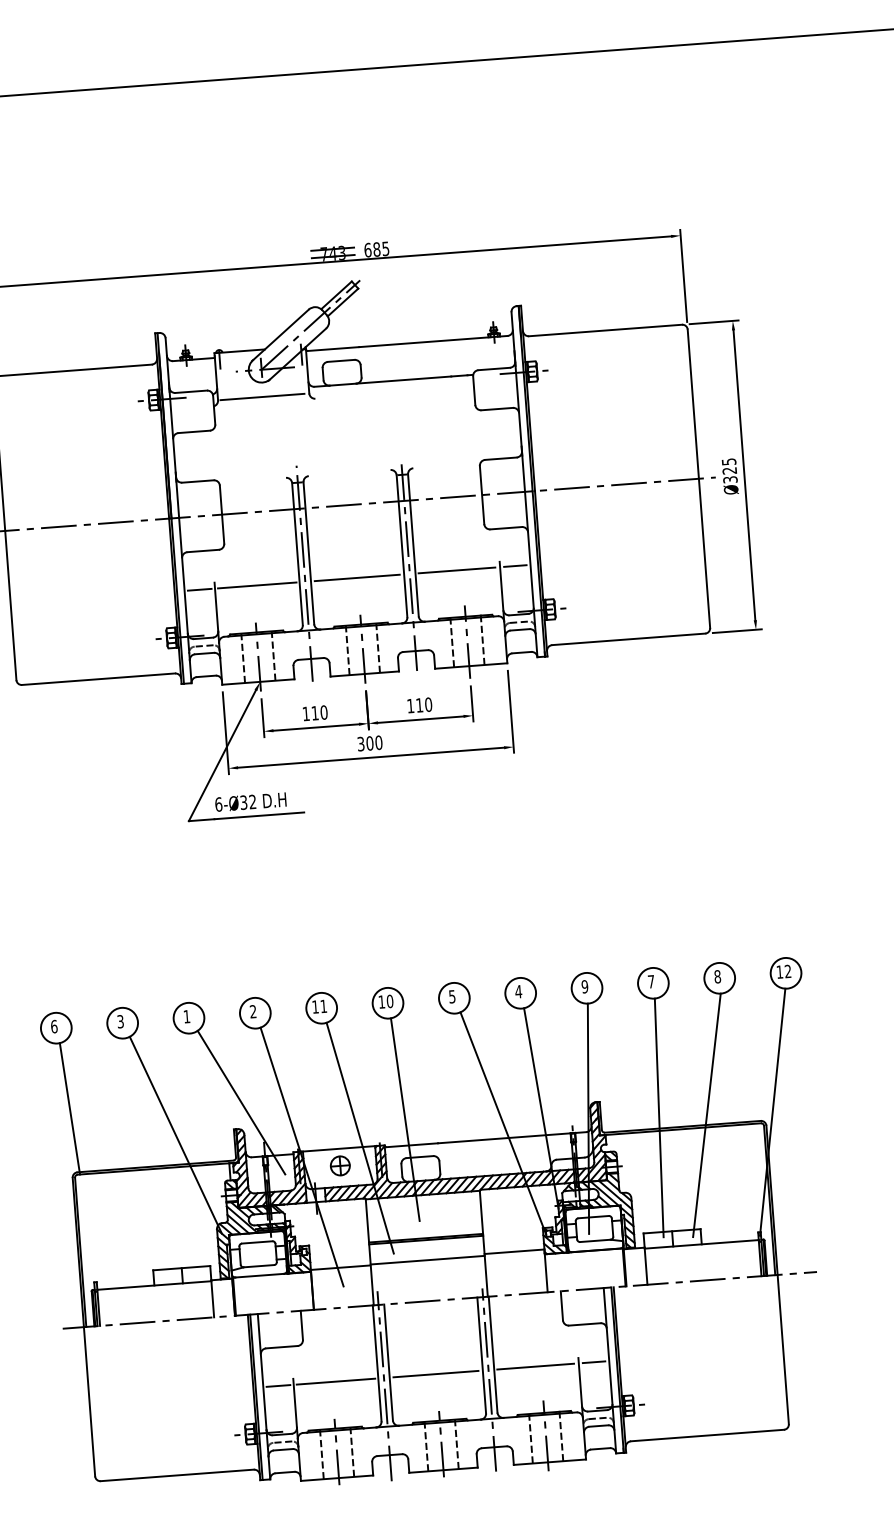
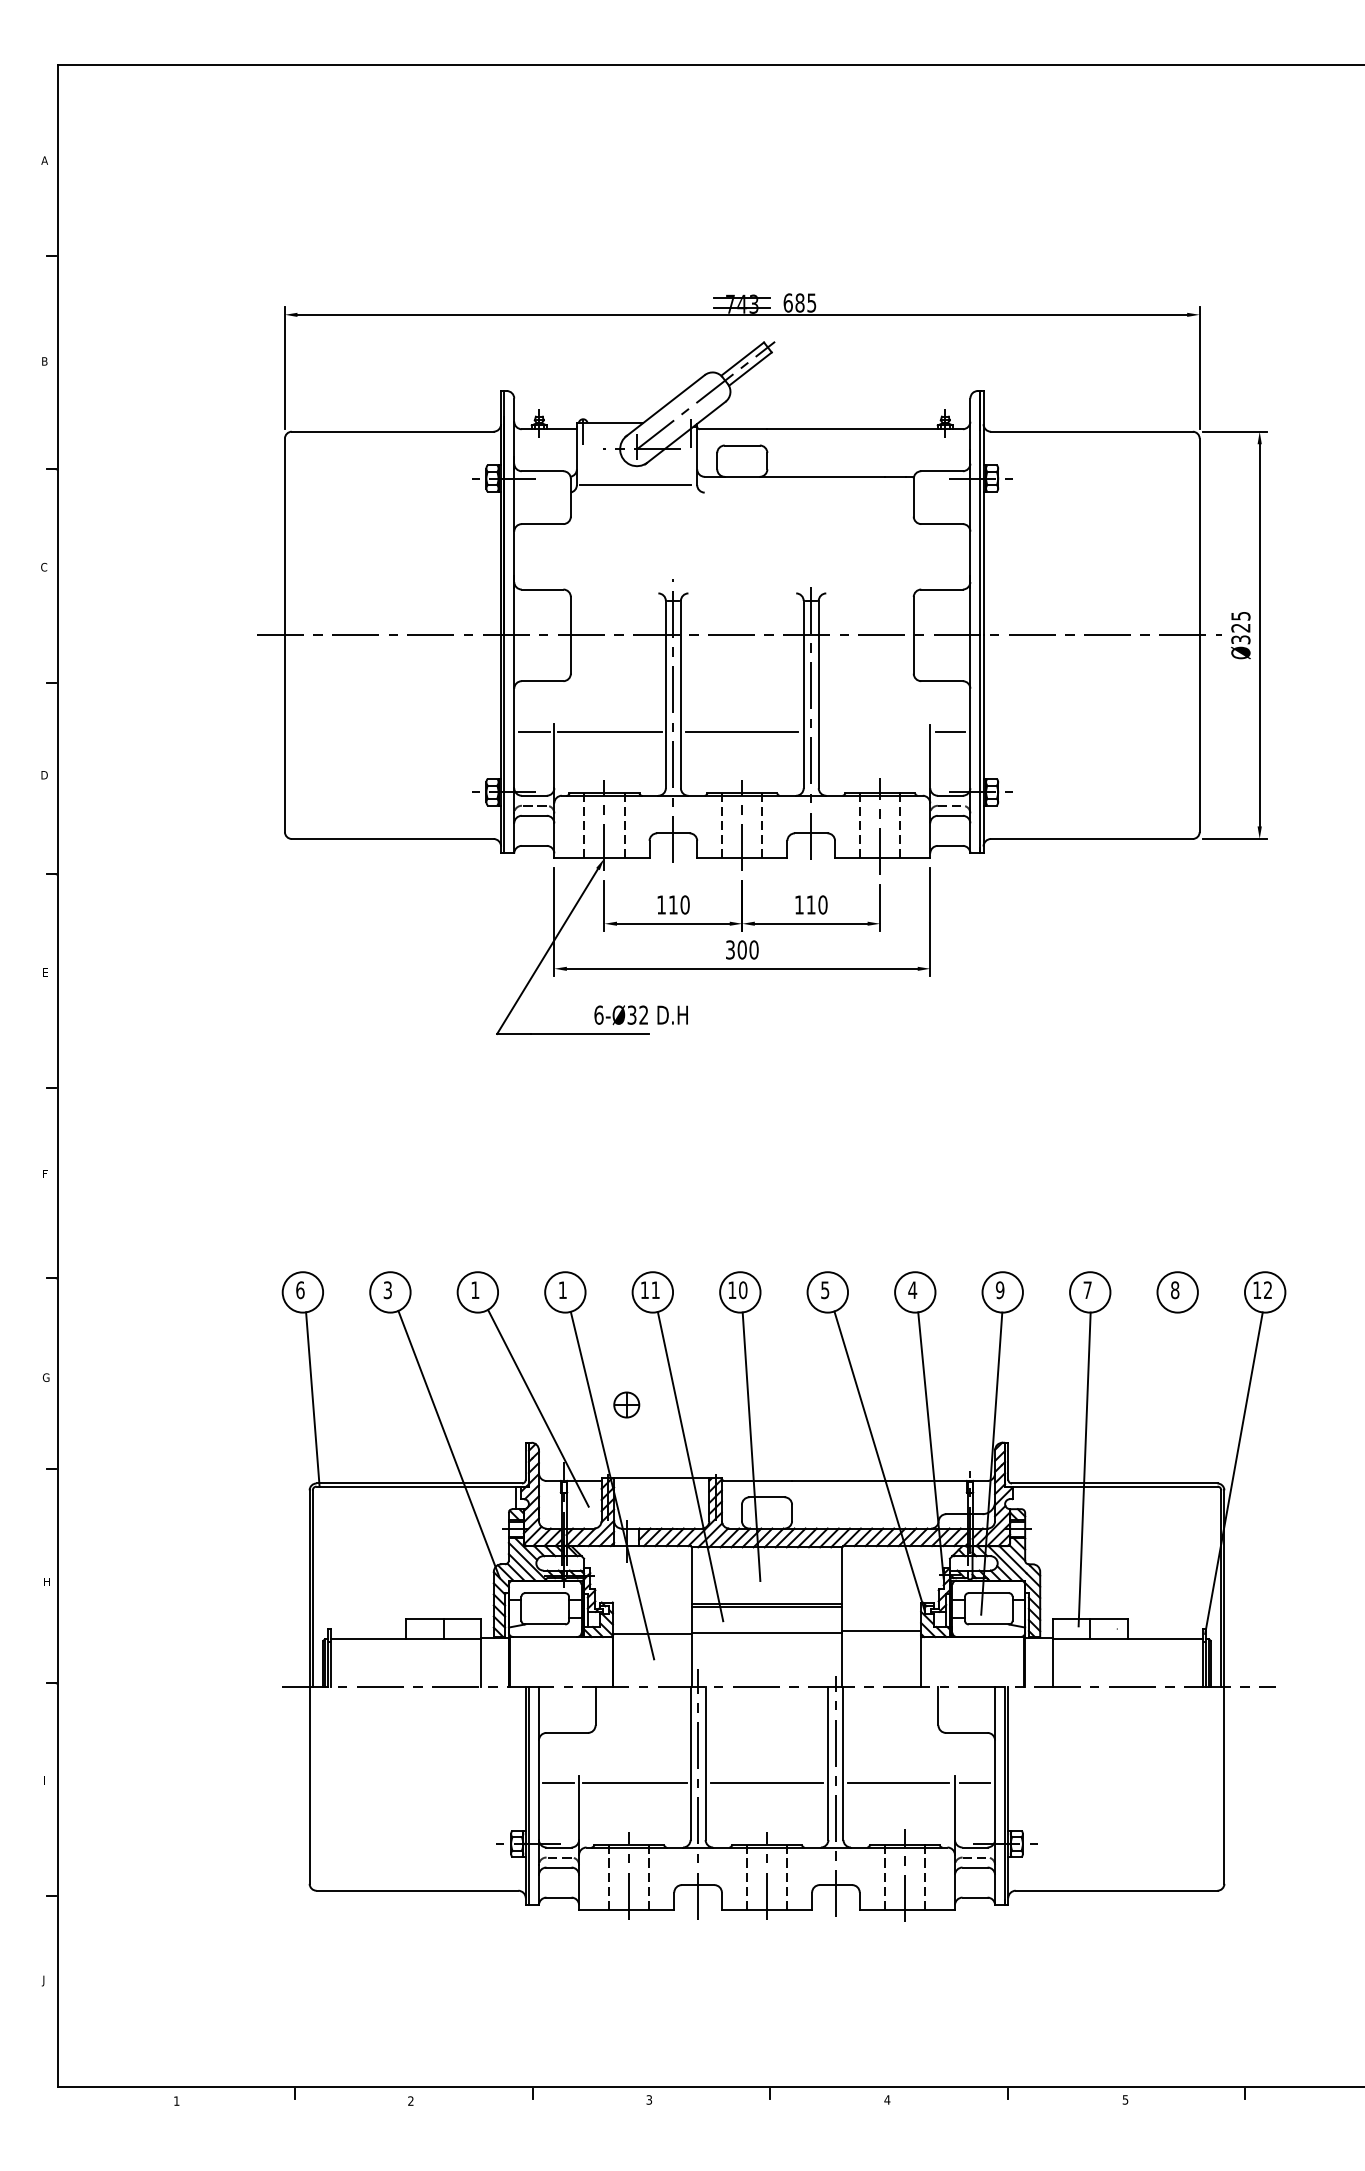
line: (456, 570) -> (872, 731), removed
text: (250, 802) -> (640, 1015), moved
text: (253, 1011) -> (562, 1289), 2 -> 1
line: (706, 1115) -> (1147, 1470), removed
part: (340, 1165) -> (626, 1404), moved

